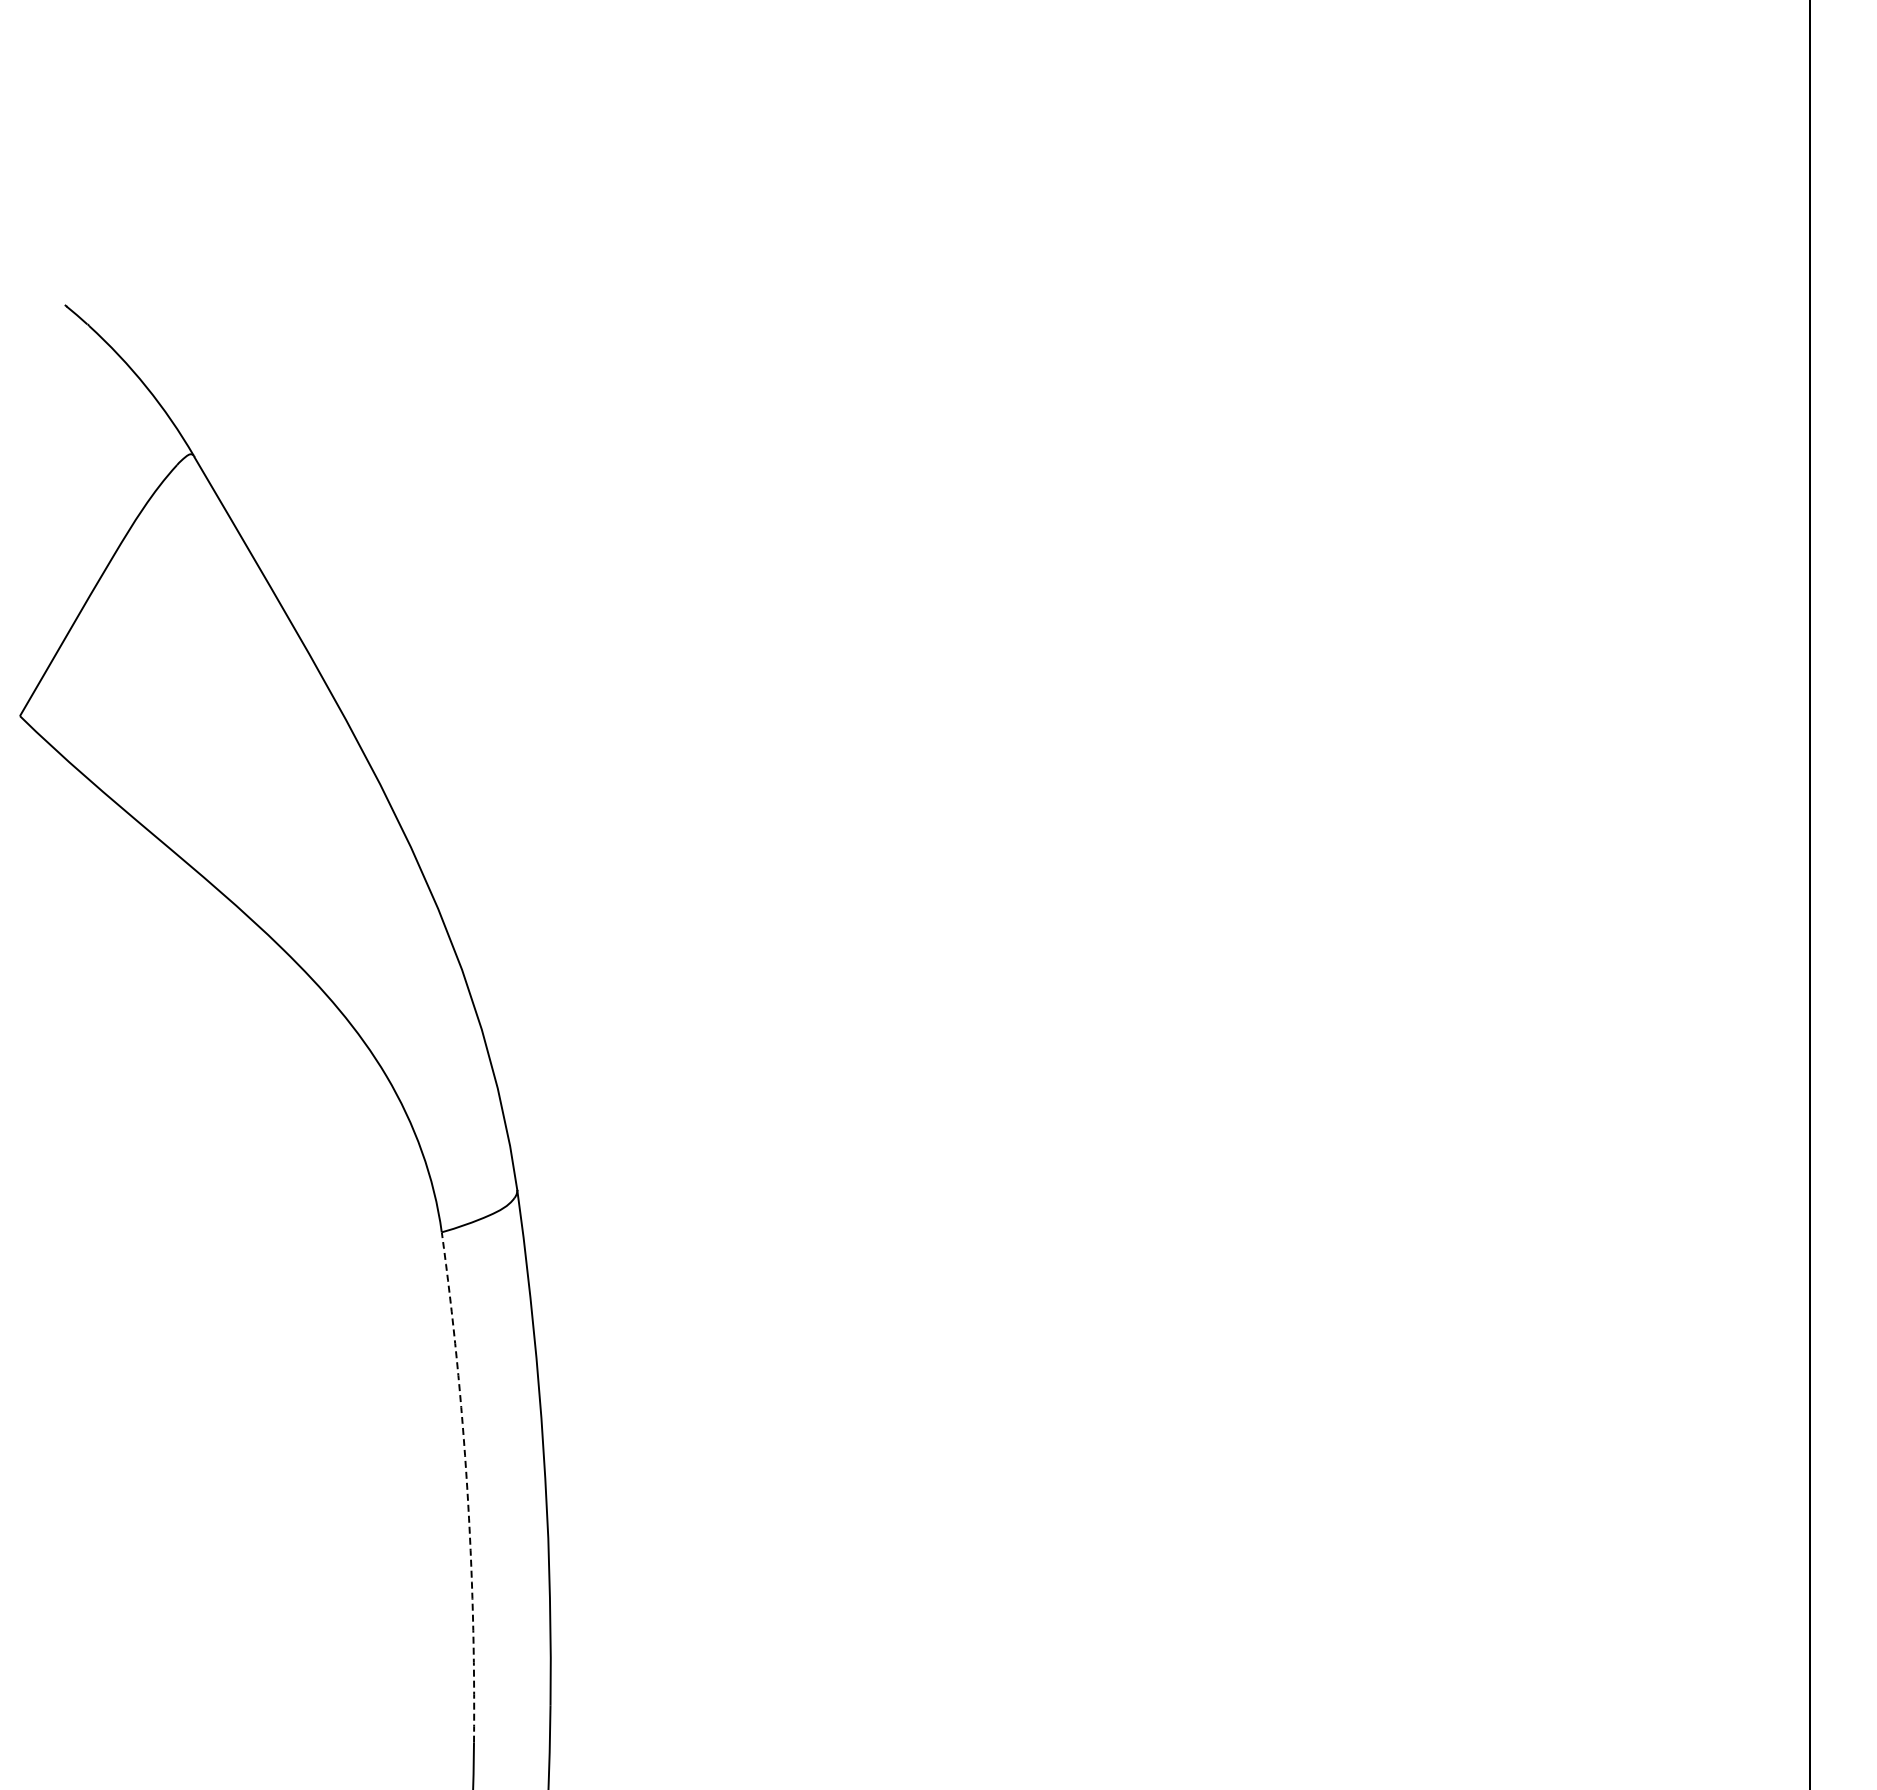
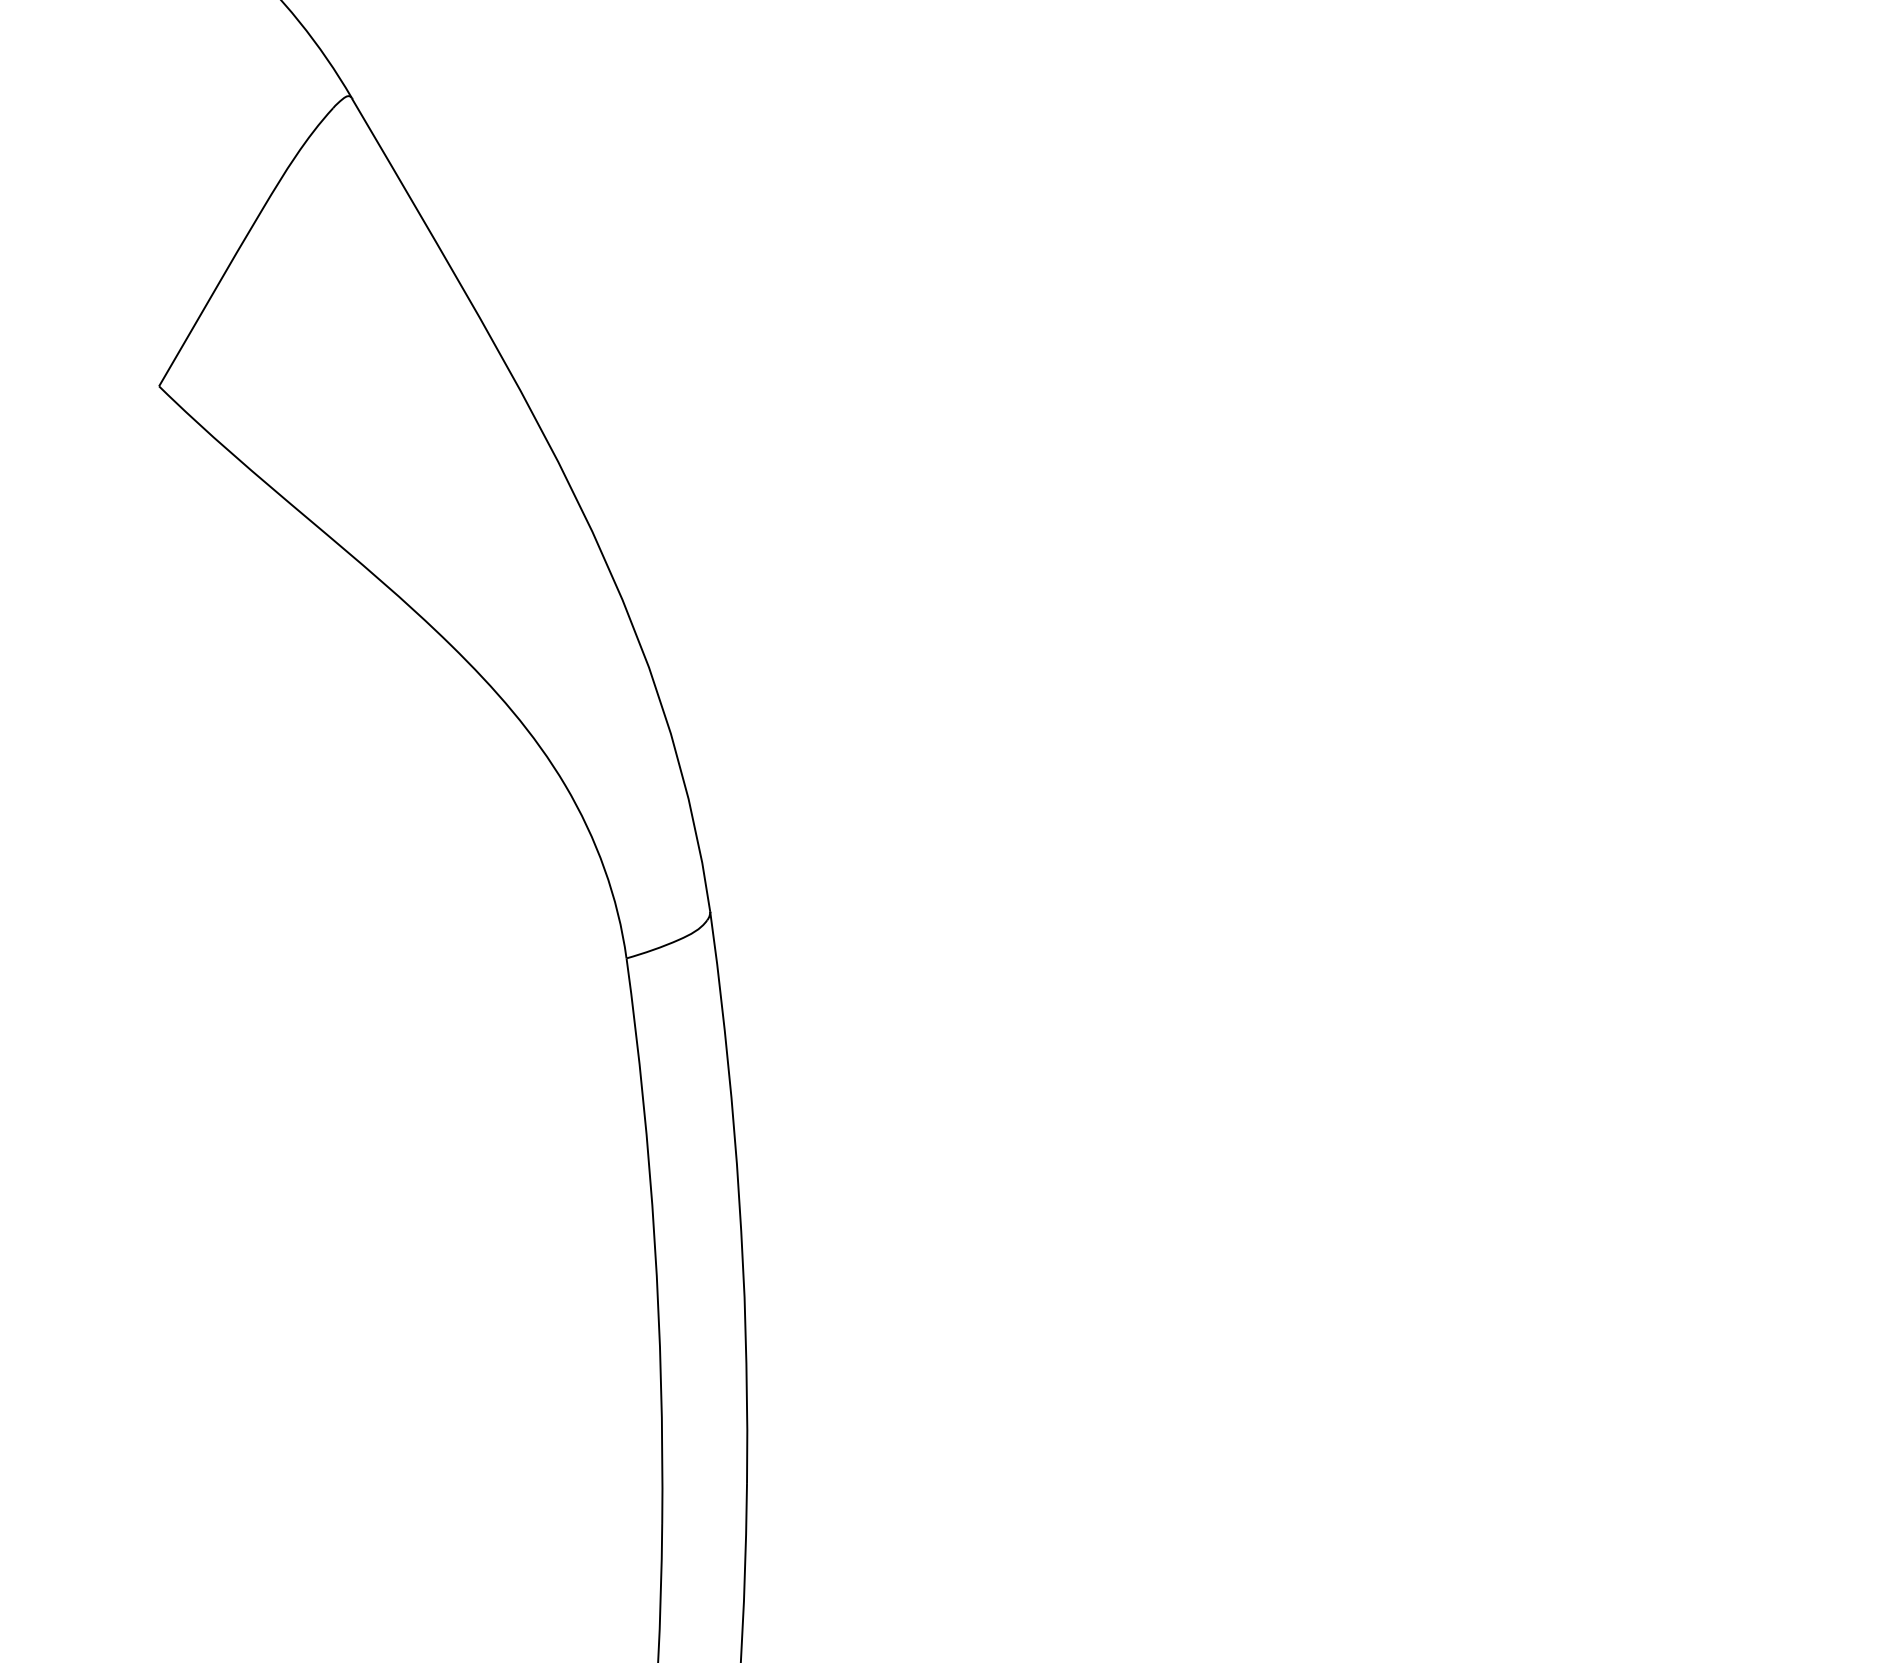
arc: (467, 1487) -> (655, 1241), dashed -> solid

